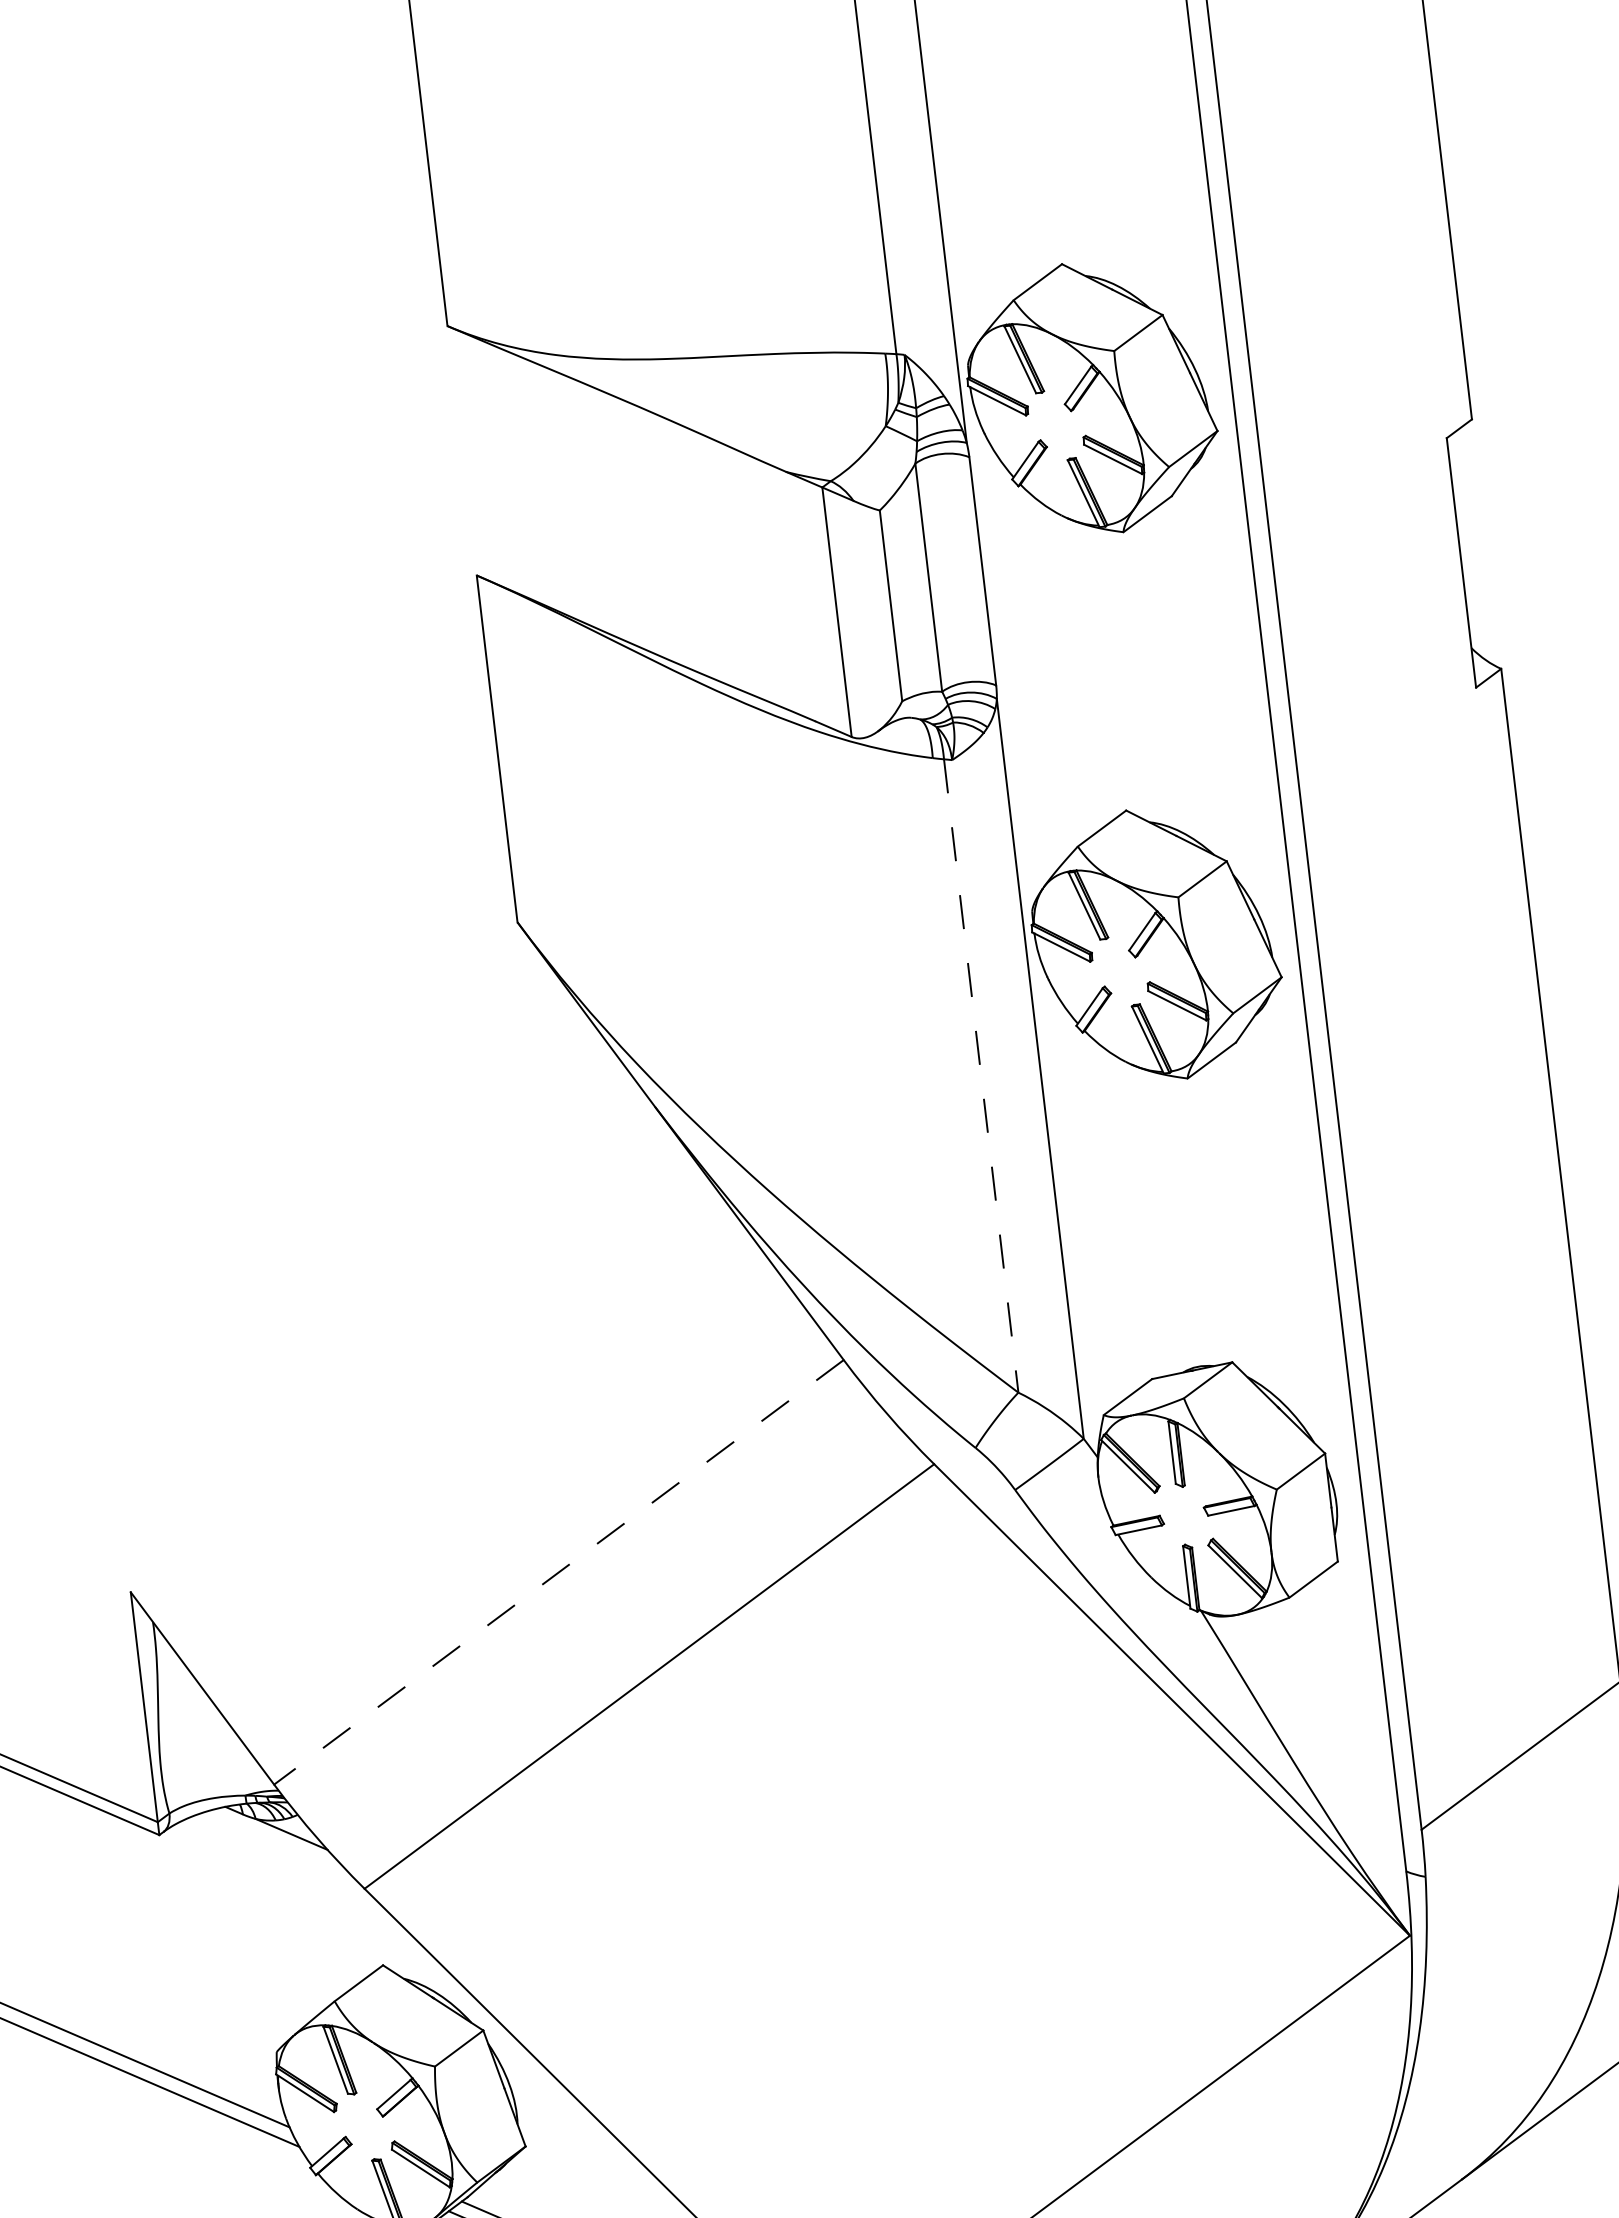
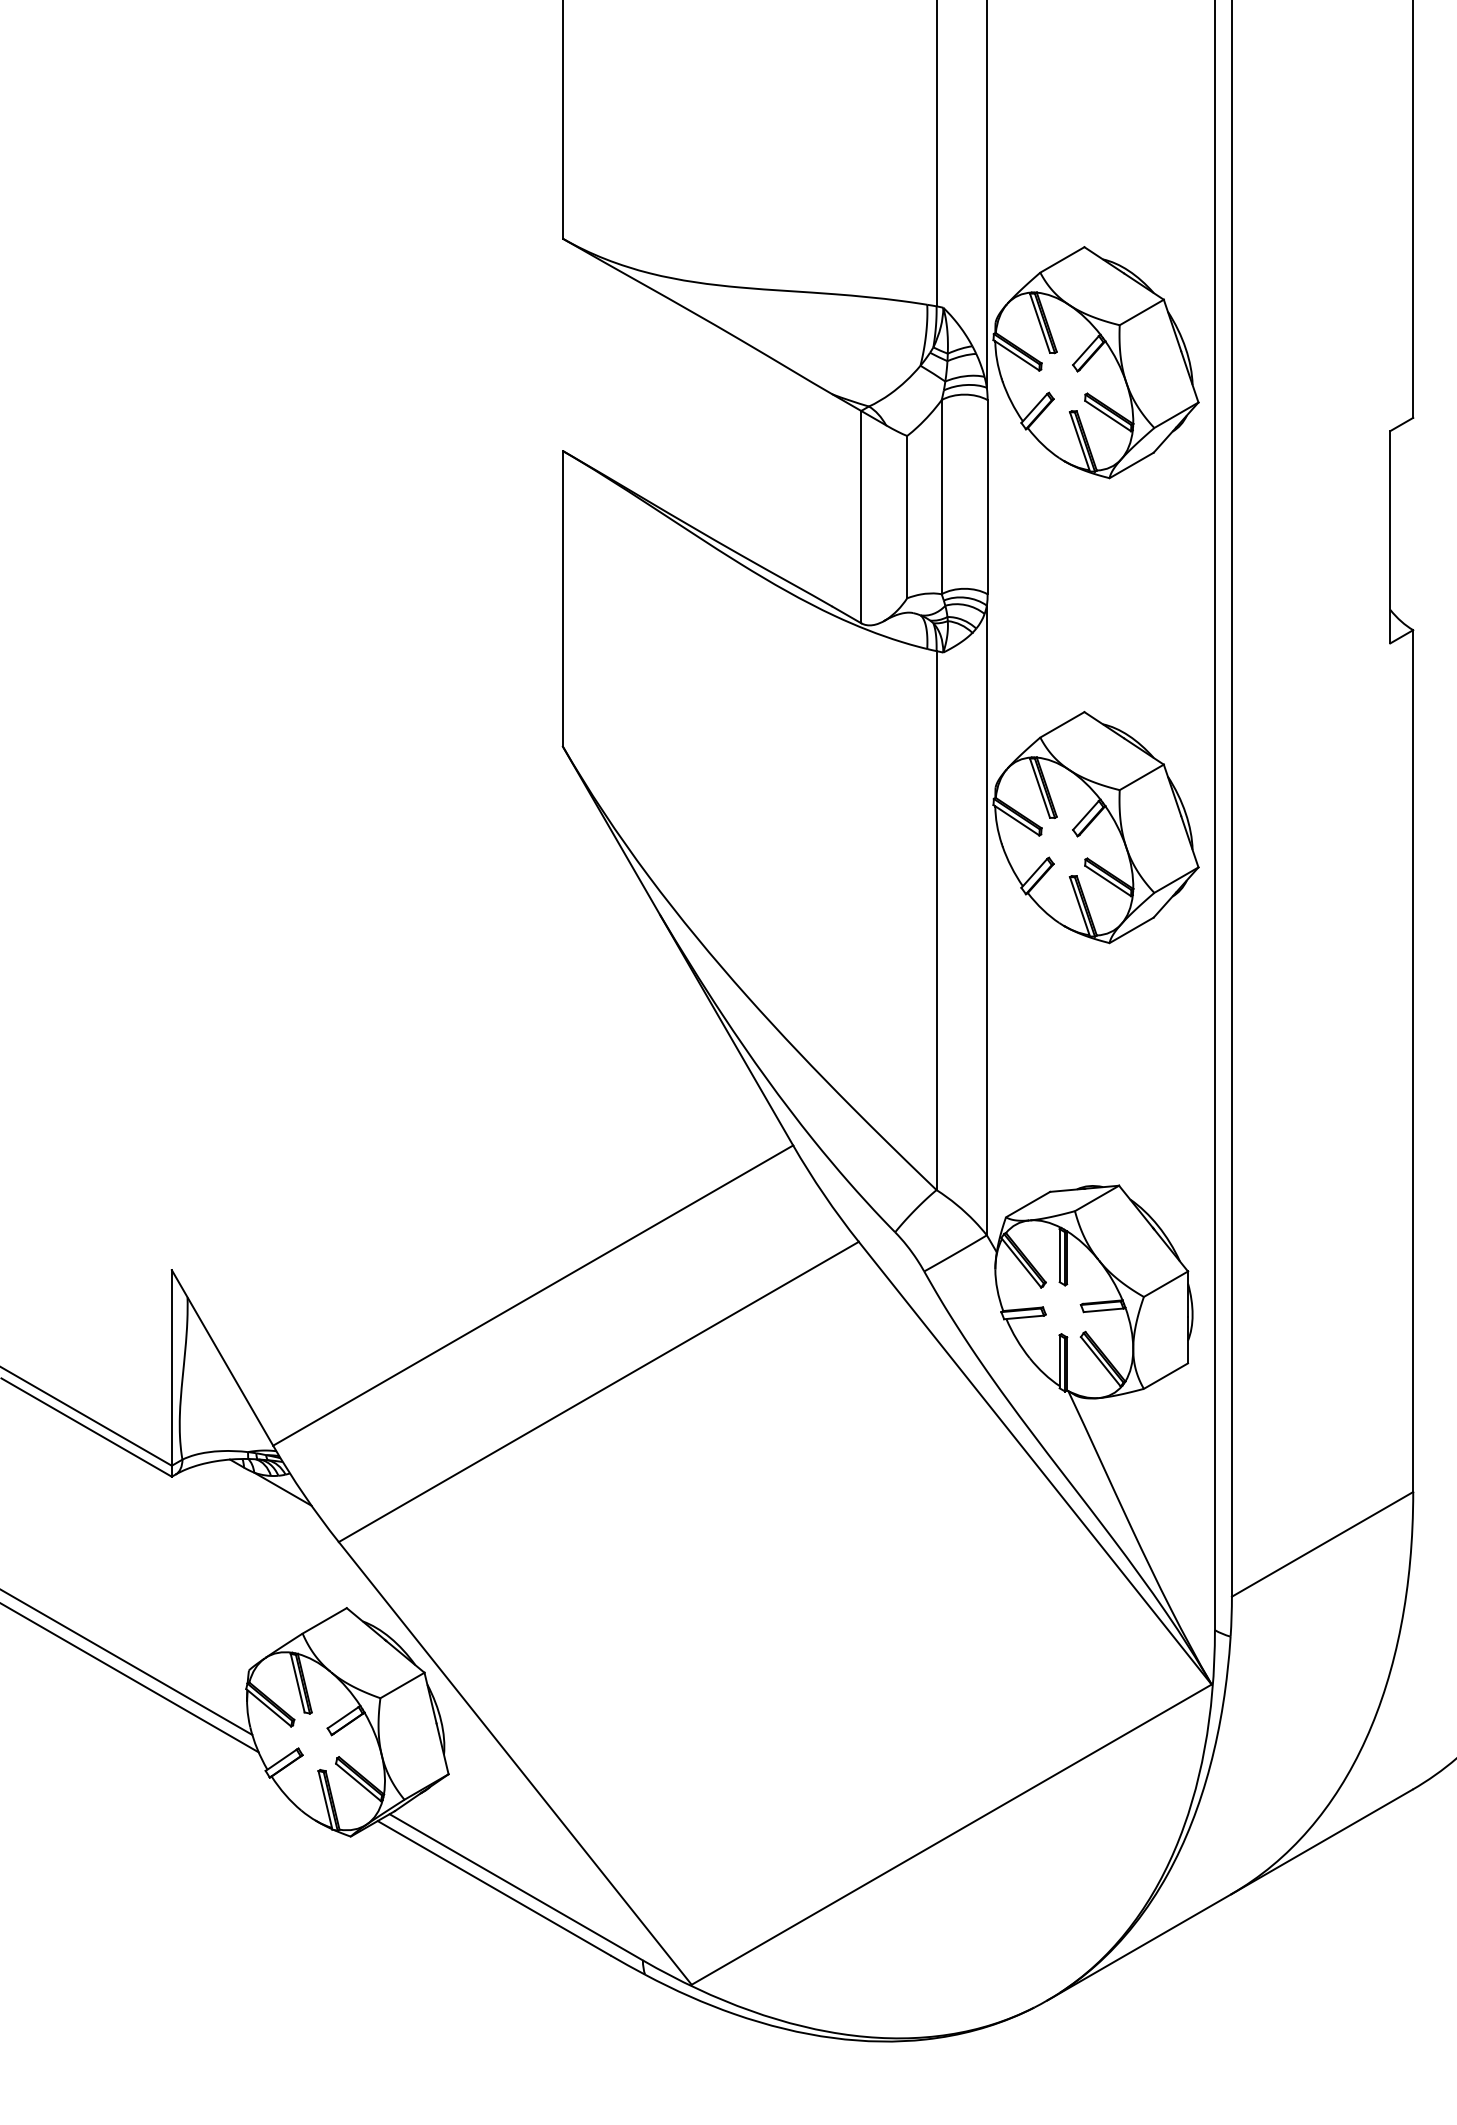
line: (981, 1077) -> (936, 921), dashed -> solid
line: (558, 1572) -> (532, 1295), dashed -> solid

